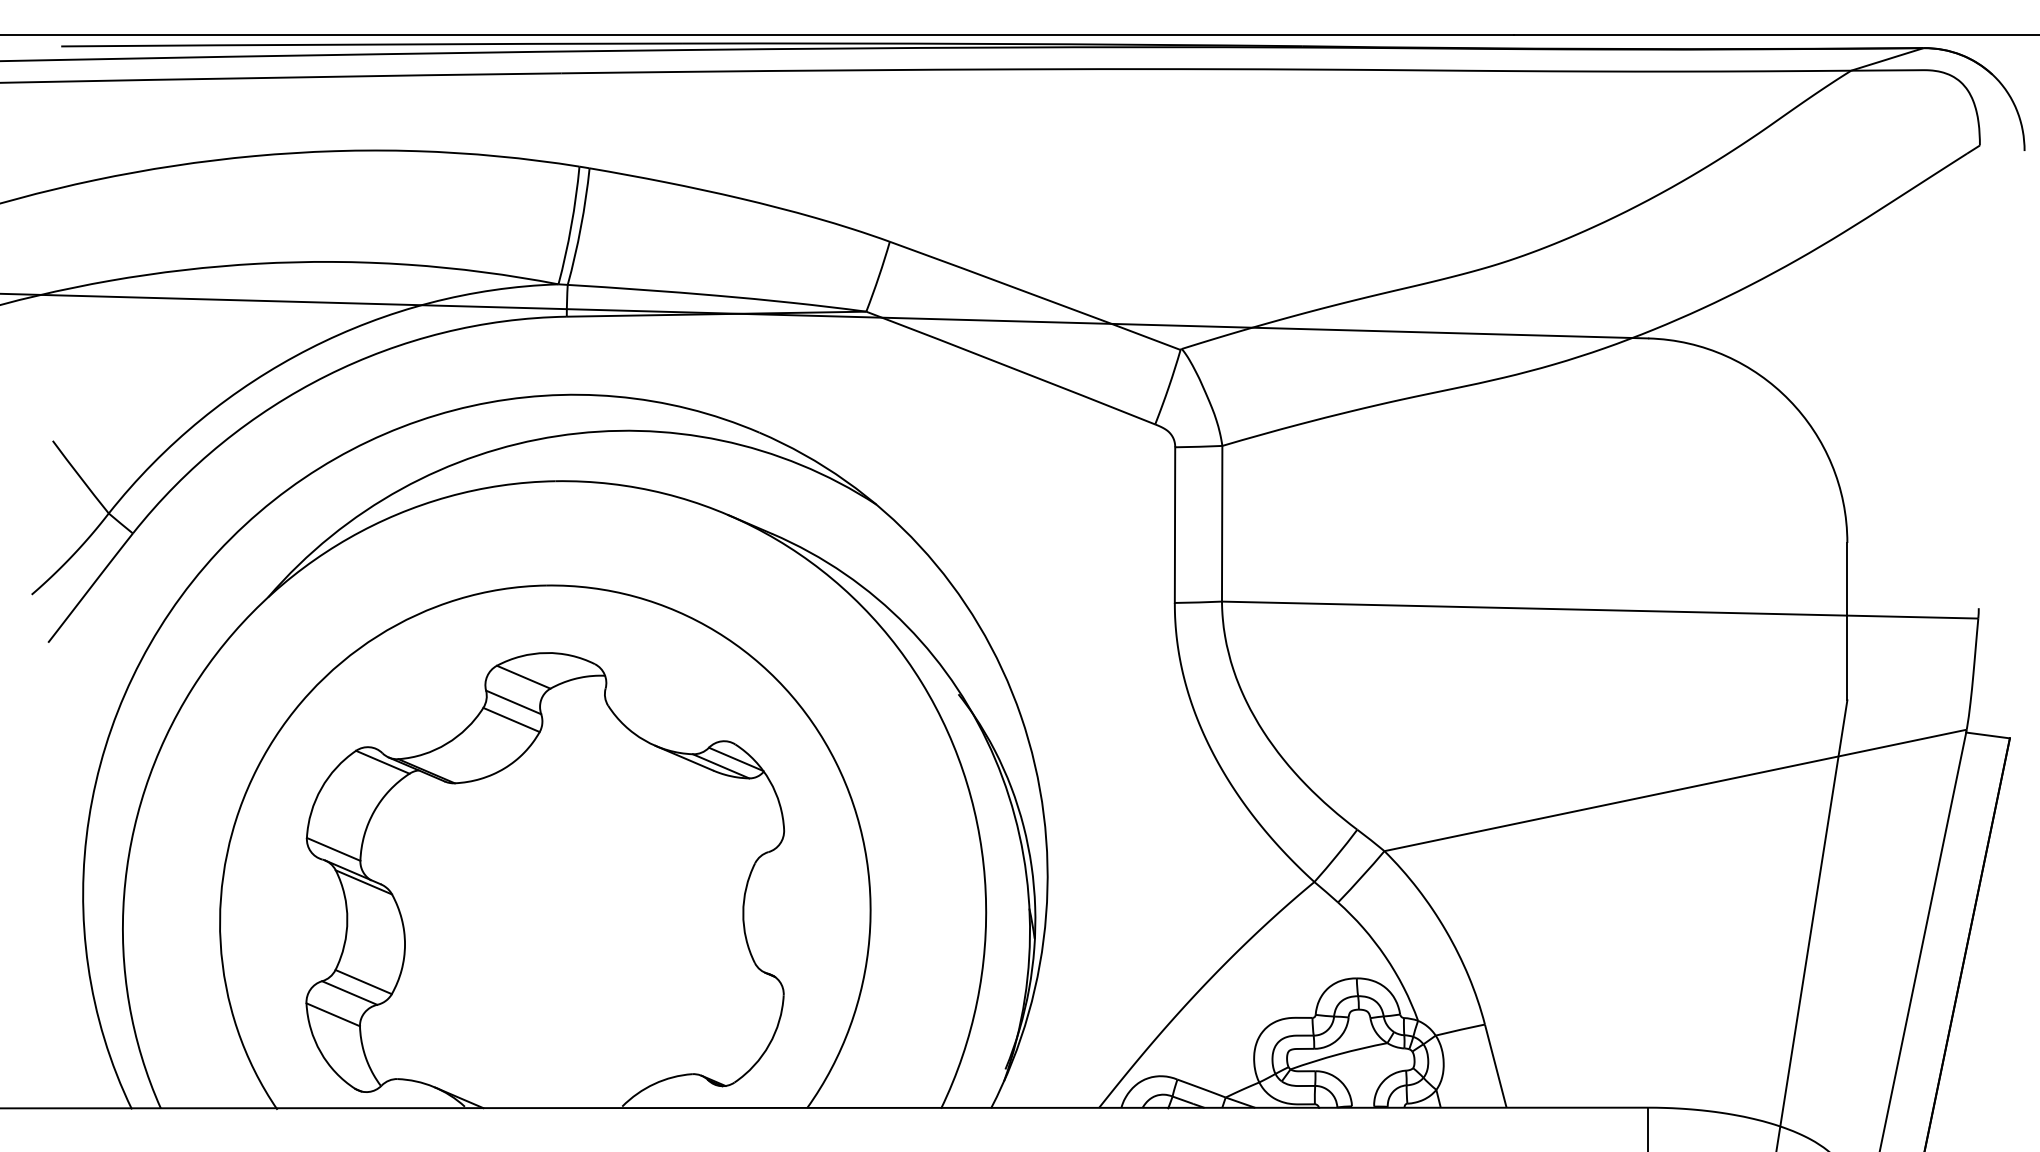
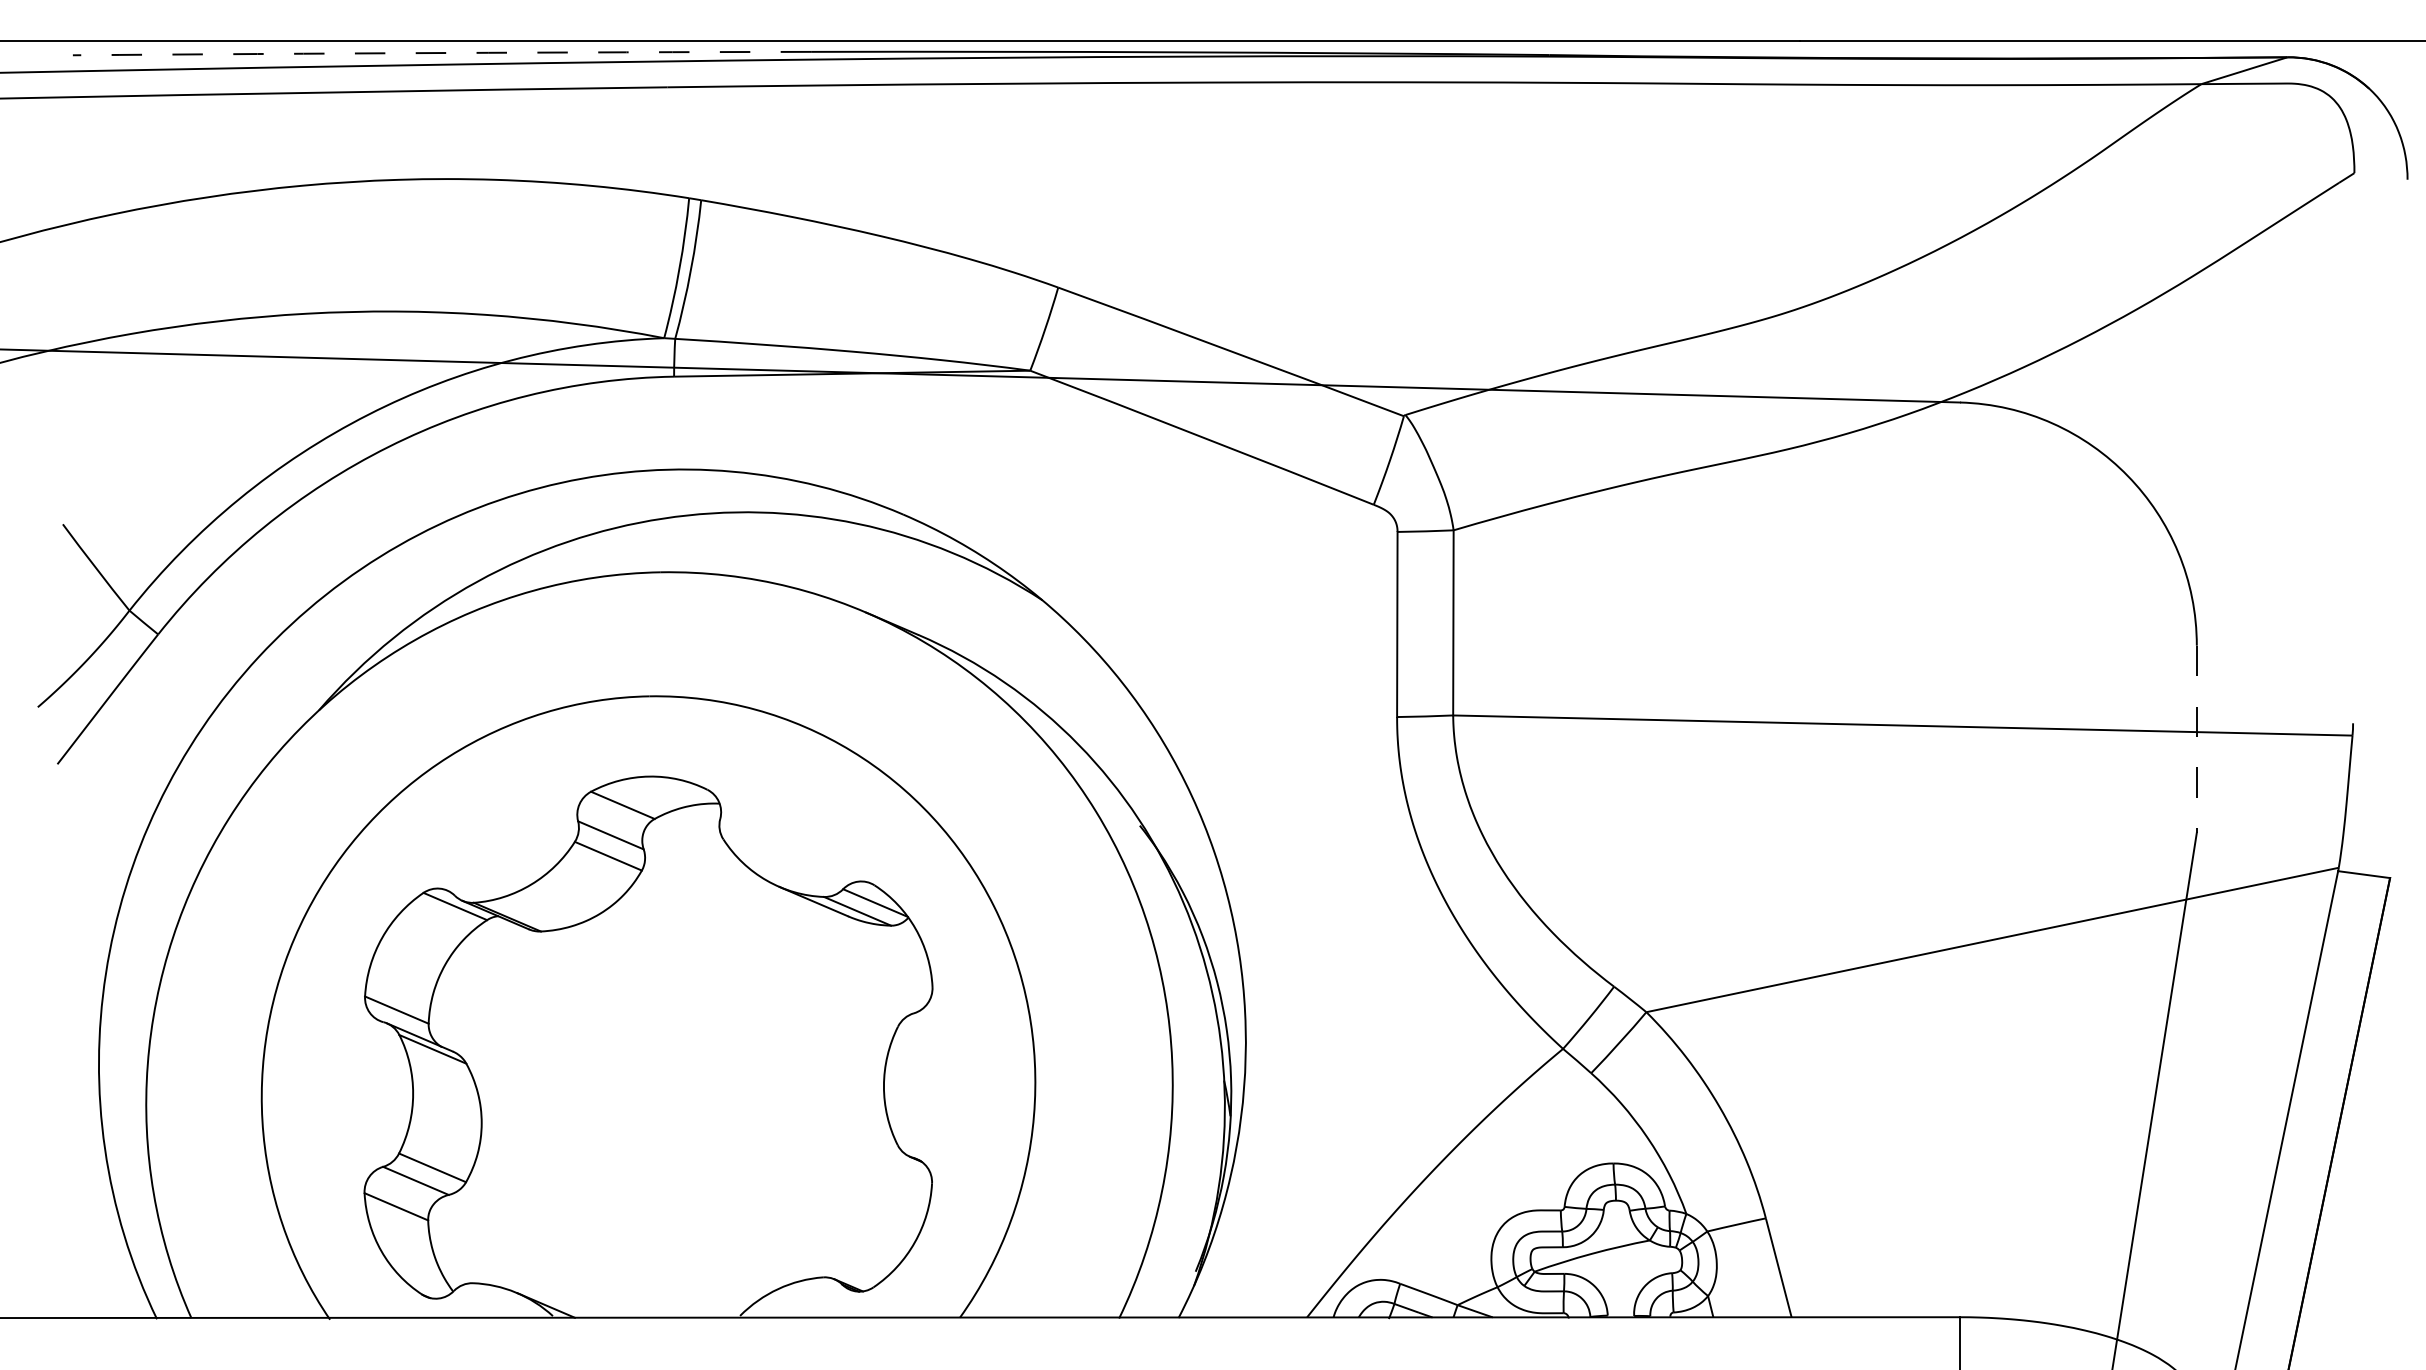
arc: (371, 44) -> (441, 52), solid -> dashed
line: (1847, 621) -> (2196, 739), solid -> dashed

